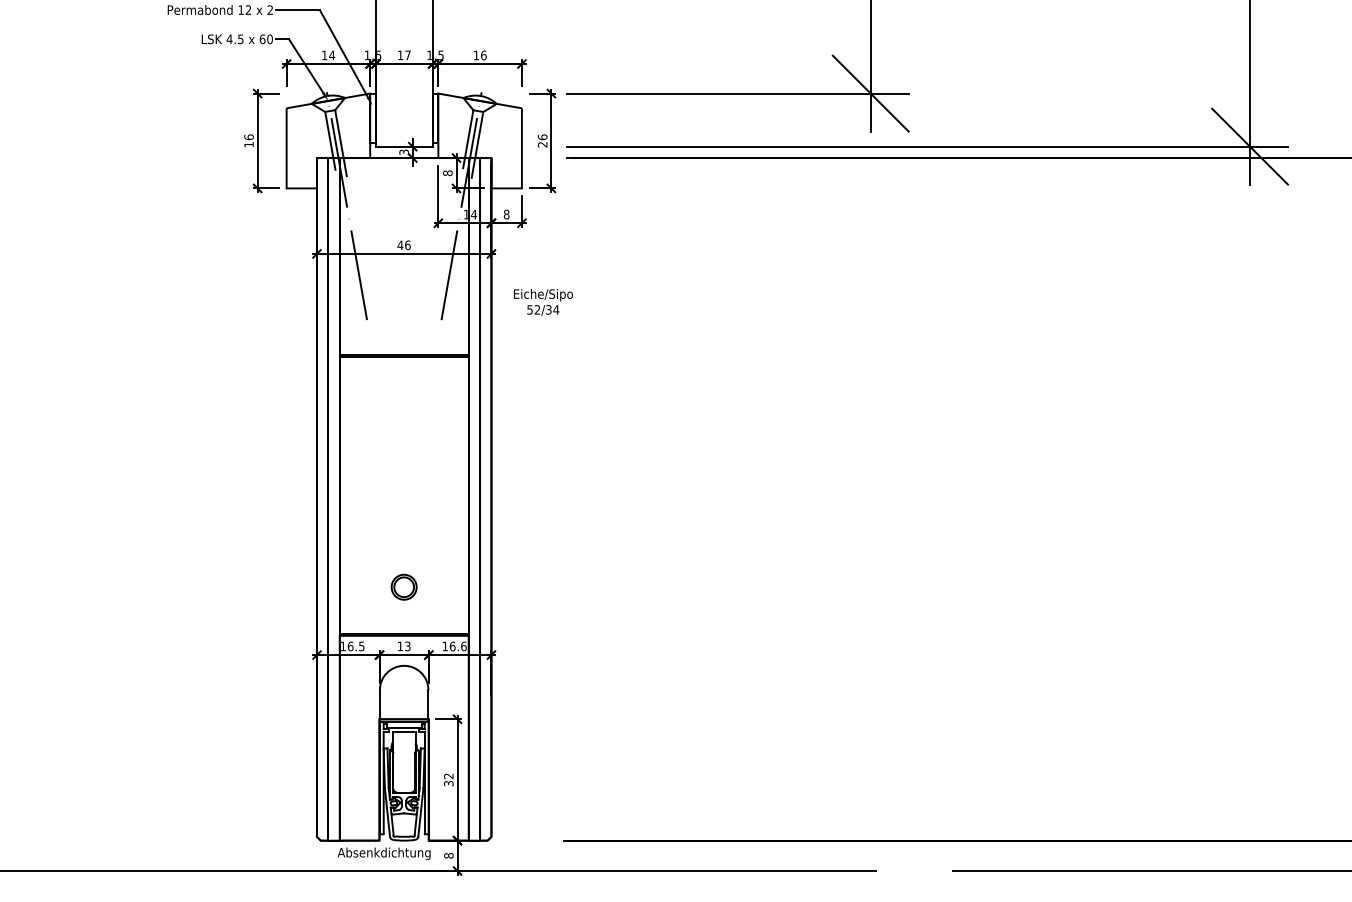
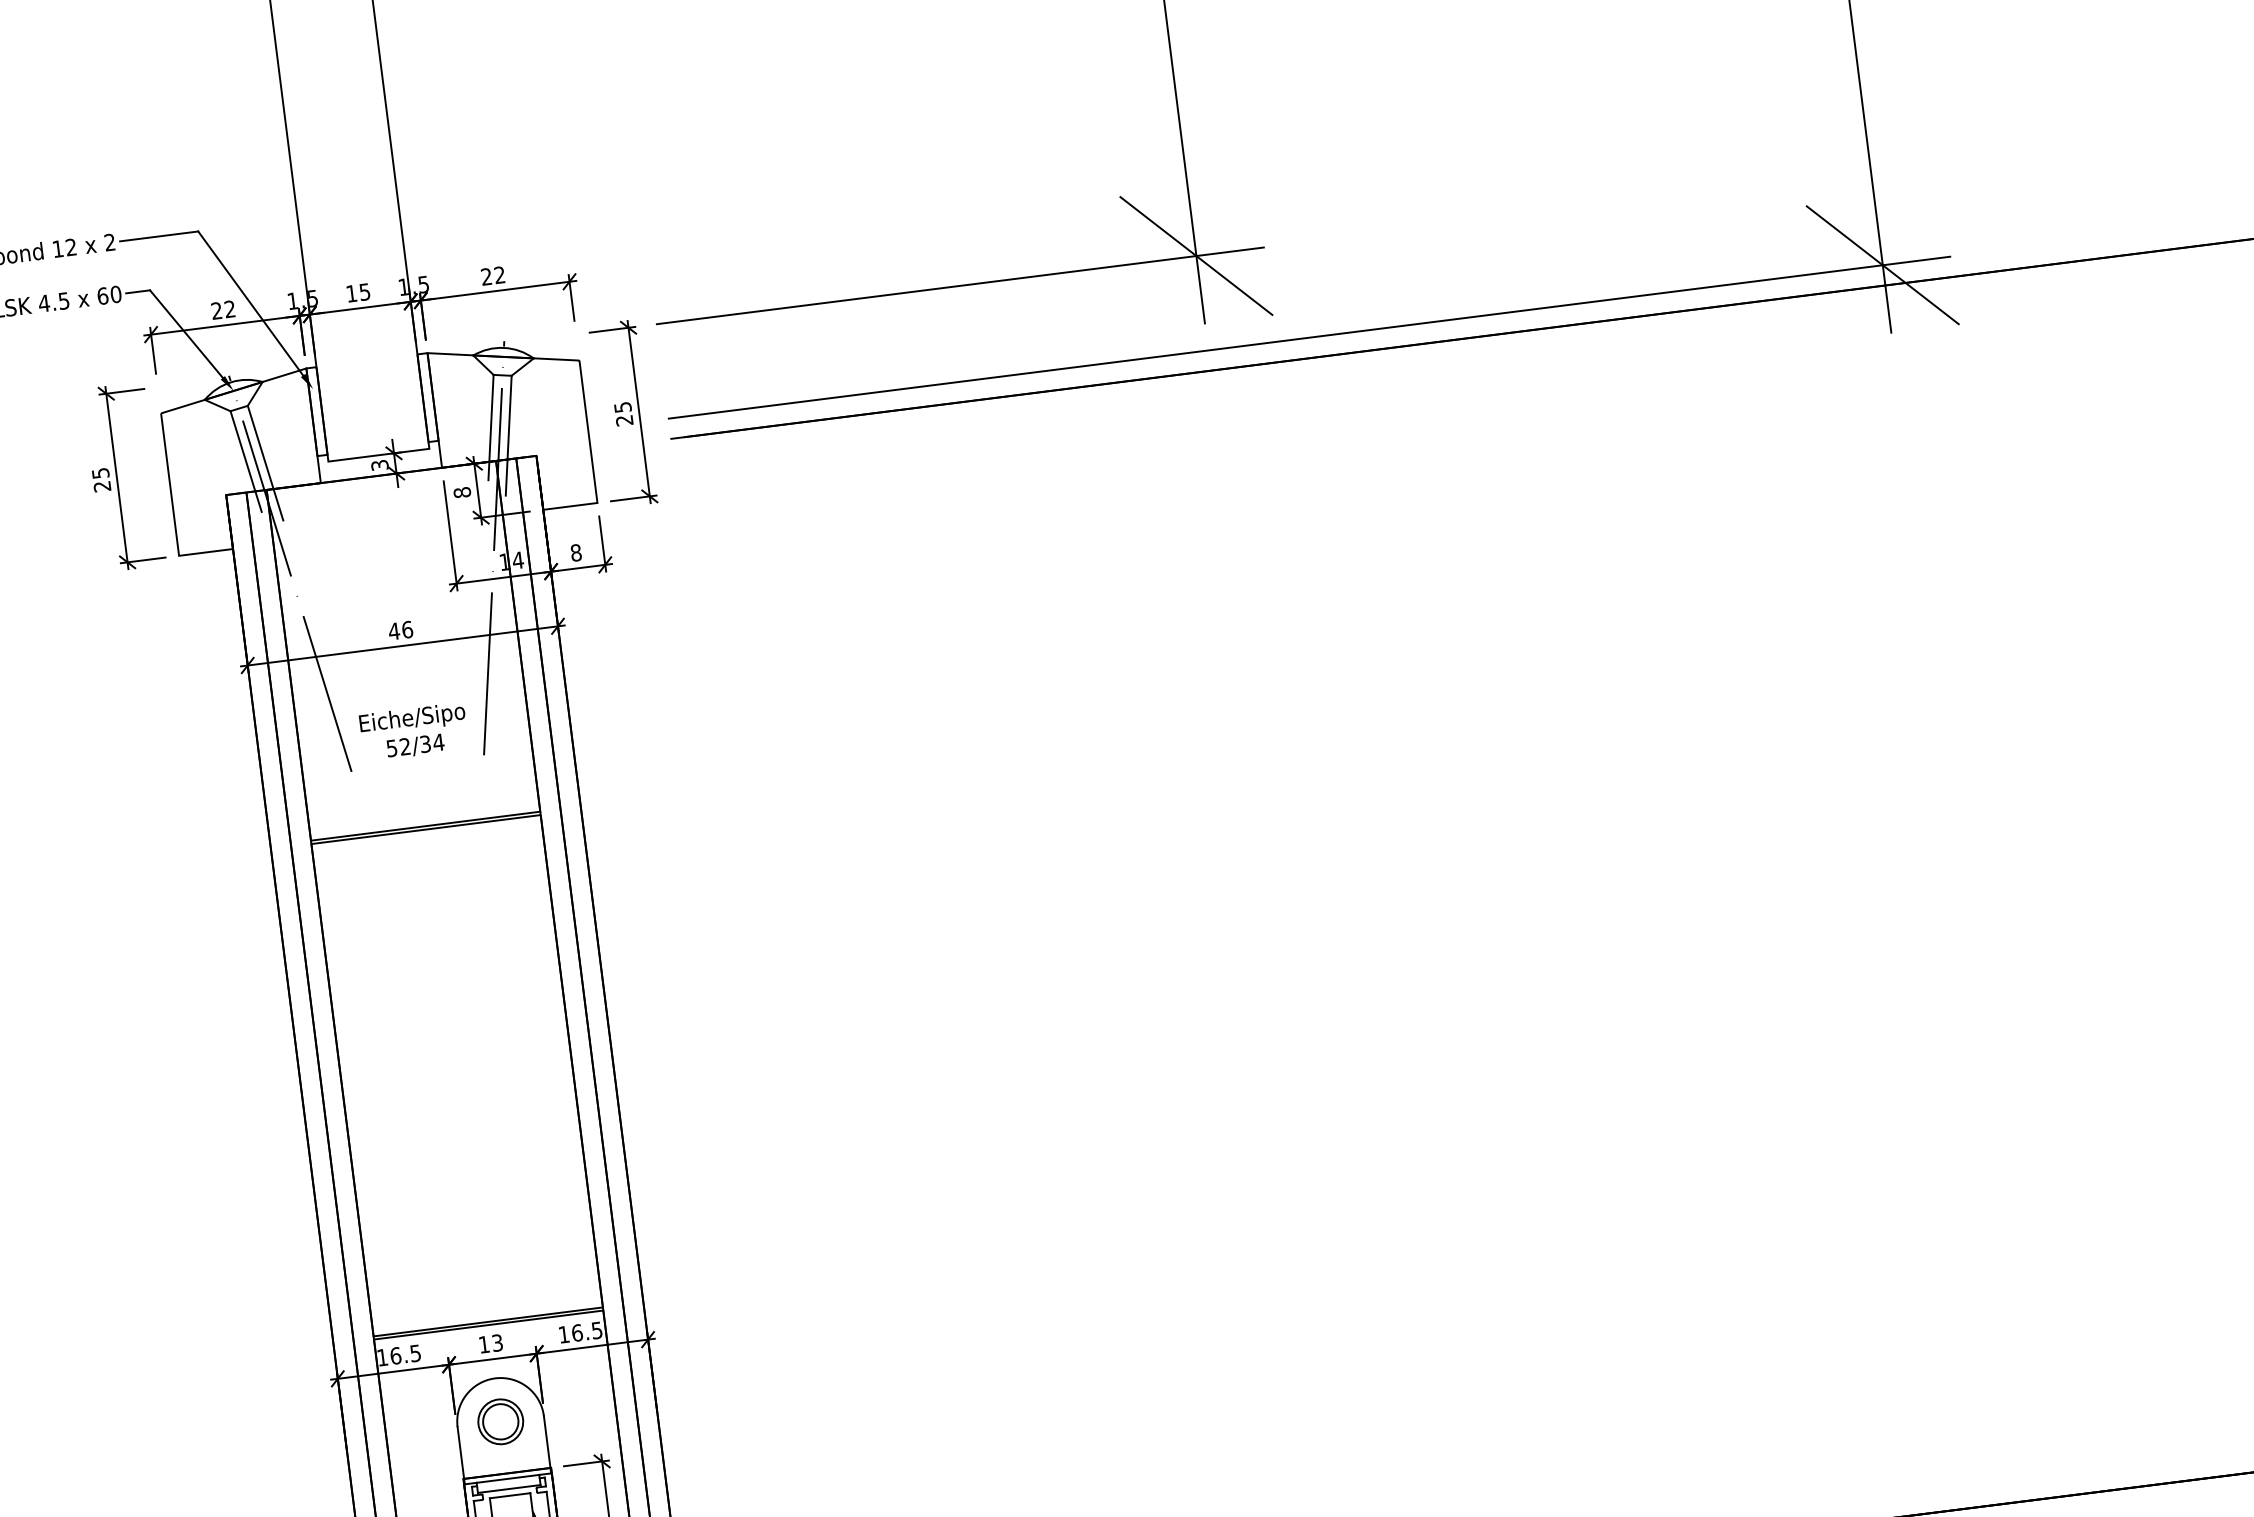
text: (328, 55) -> (223, 310), 14 -> 22
text: (407, 55) -> (364, 292), 17 -> 15
text: (479, 55) -> (492, 276), 16 -> 22
text: (542, 137) -> (622, 407), 26 -> 25
text: (248, 140) -> (100, 479), 16 -> 25
text: (543, 302) -> (414, 732), moved
part: (403, 586) -> (499, 1420), moved
text: (463, 646) -> (596, 1330), 16.6 -> 16.5

